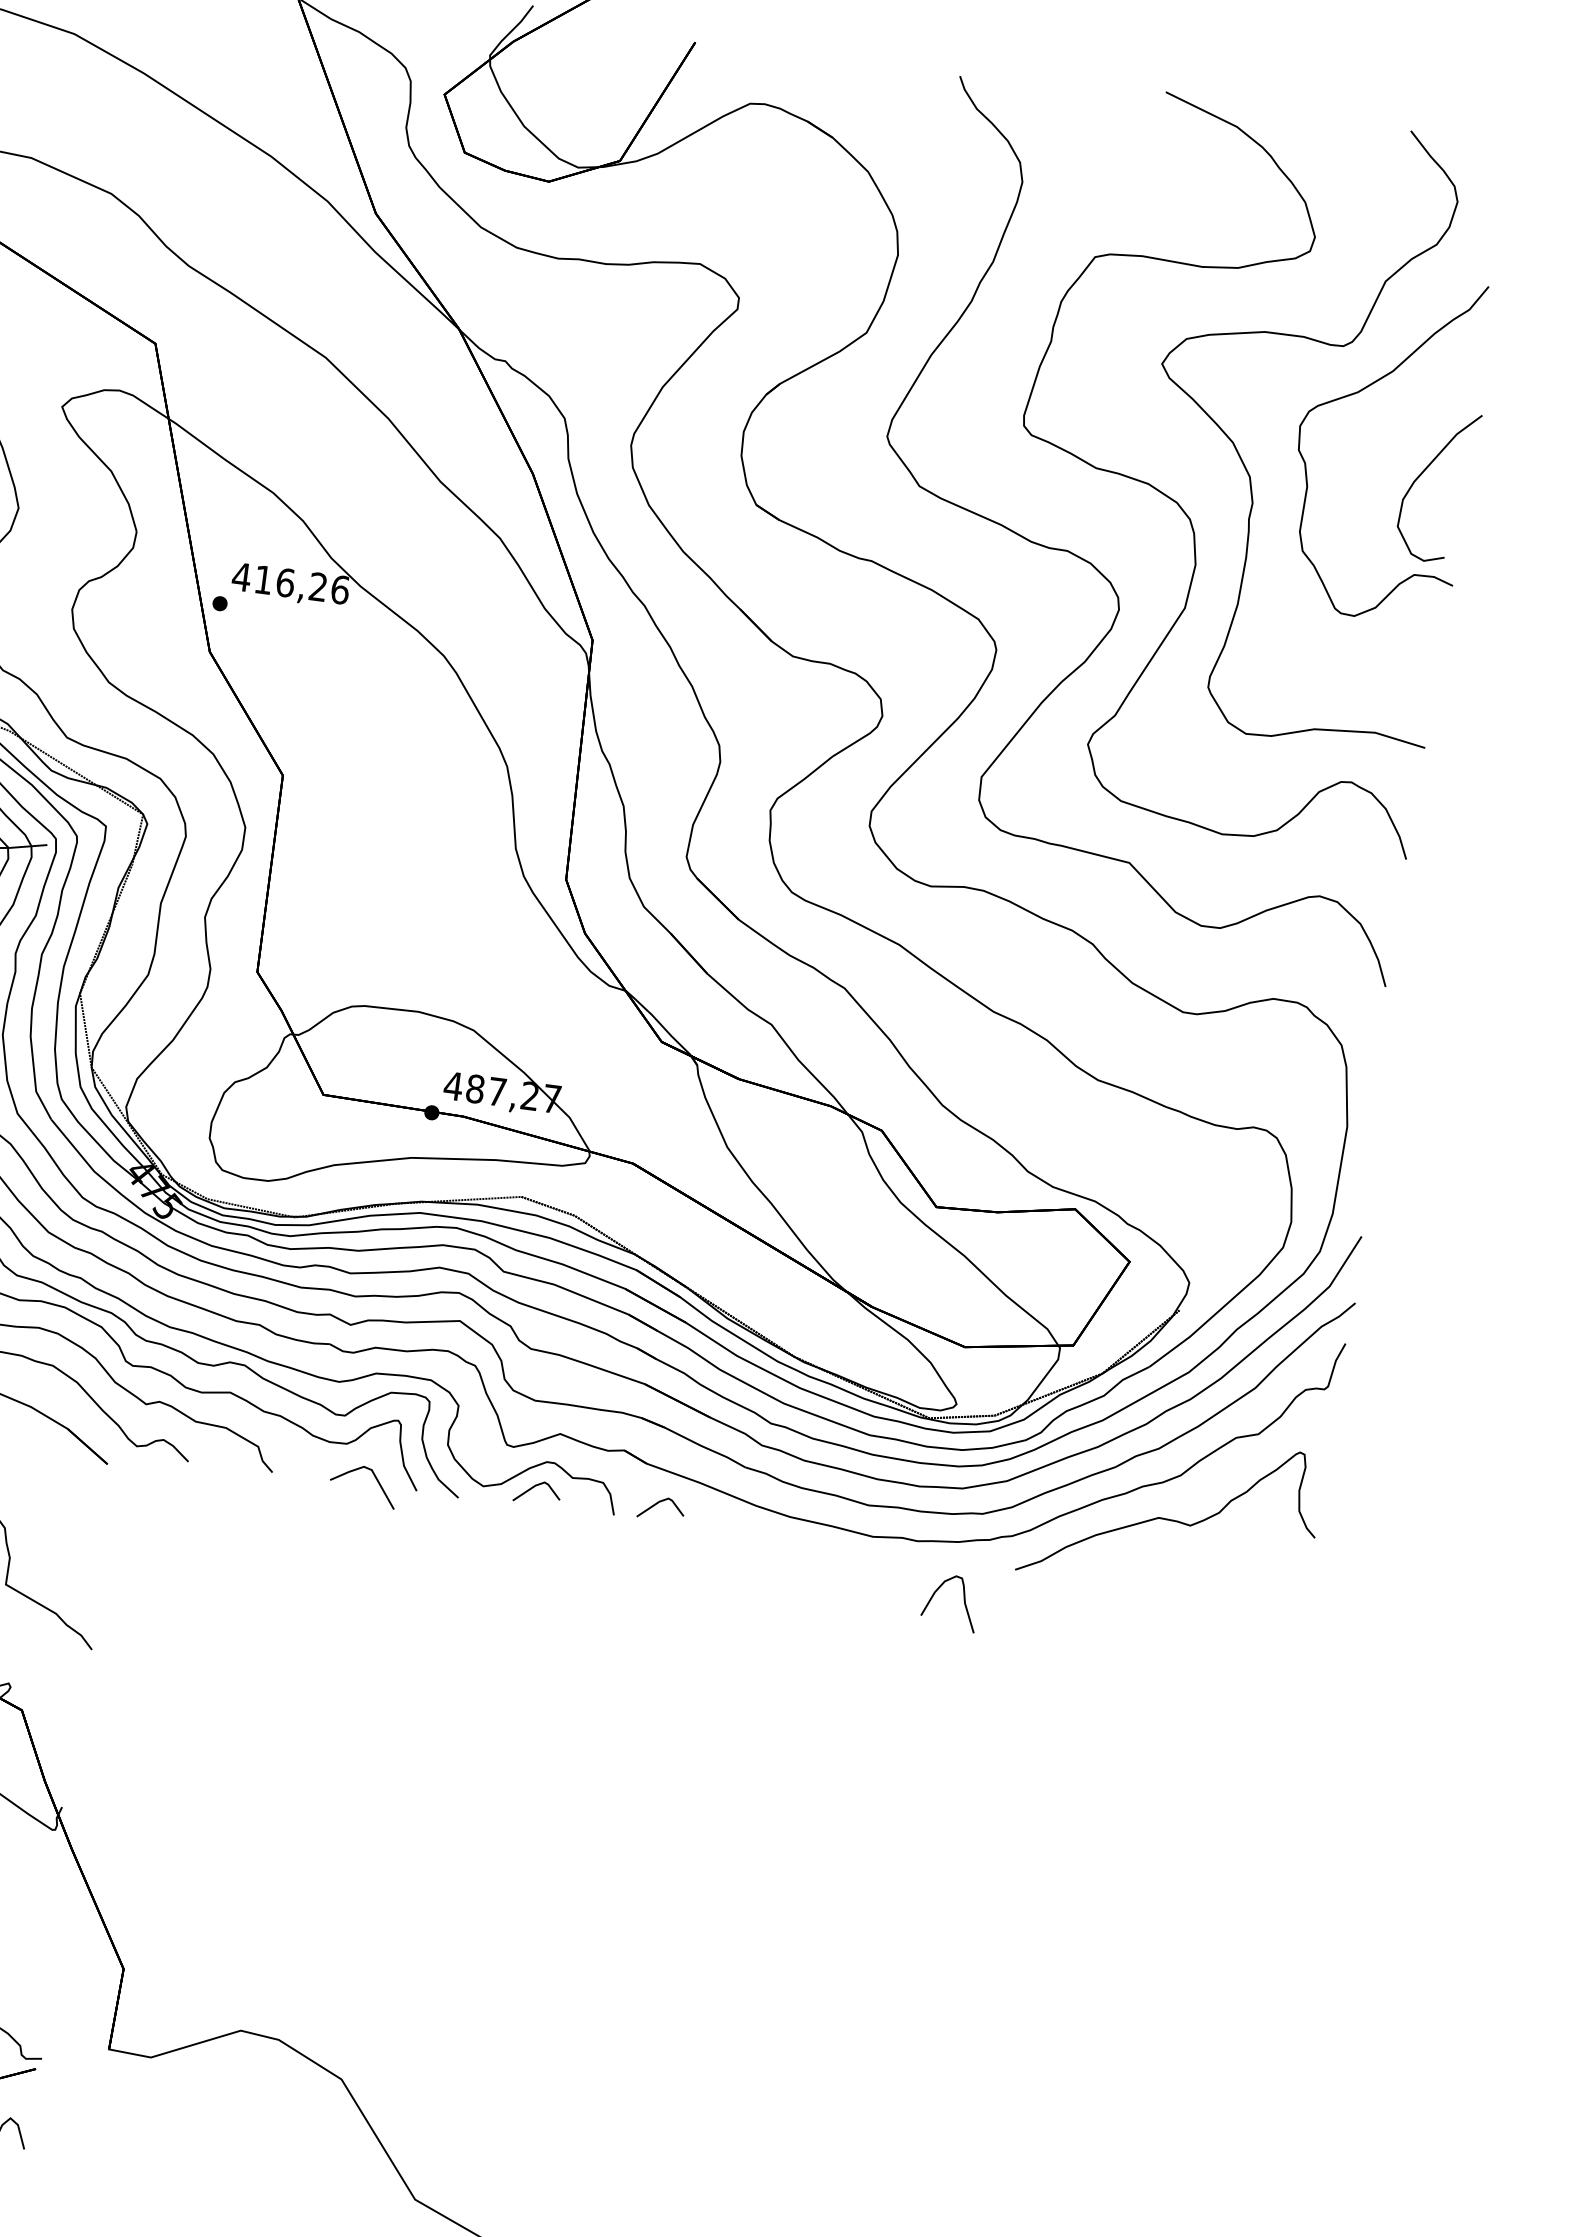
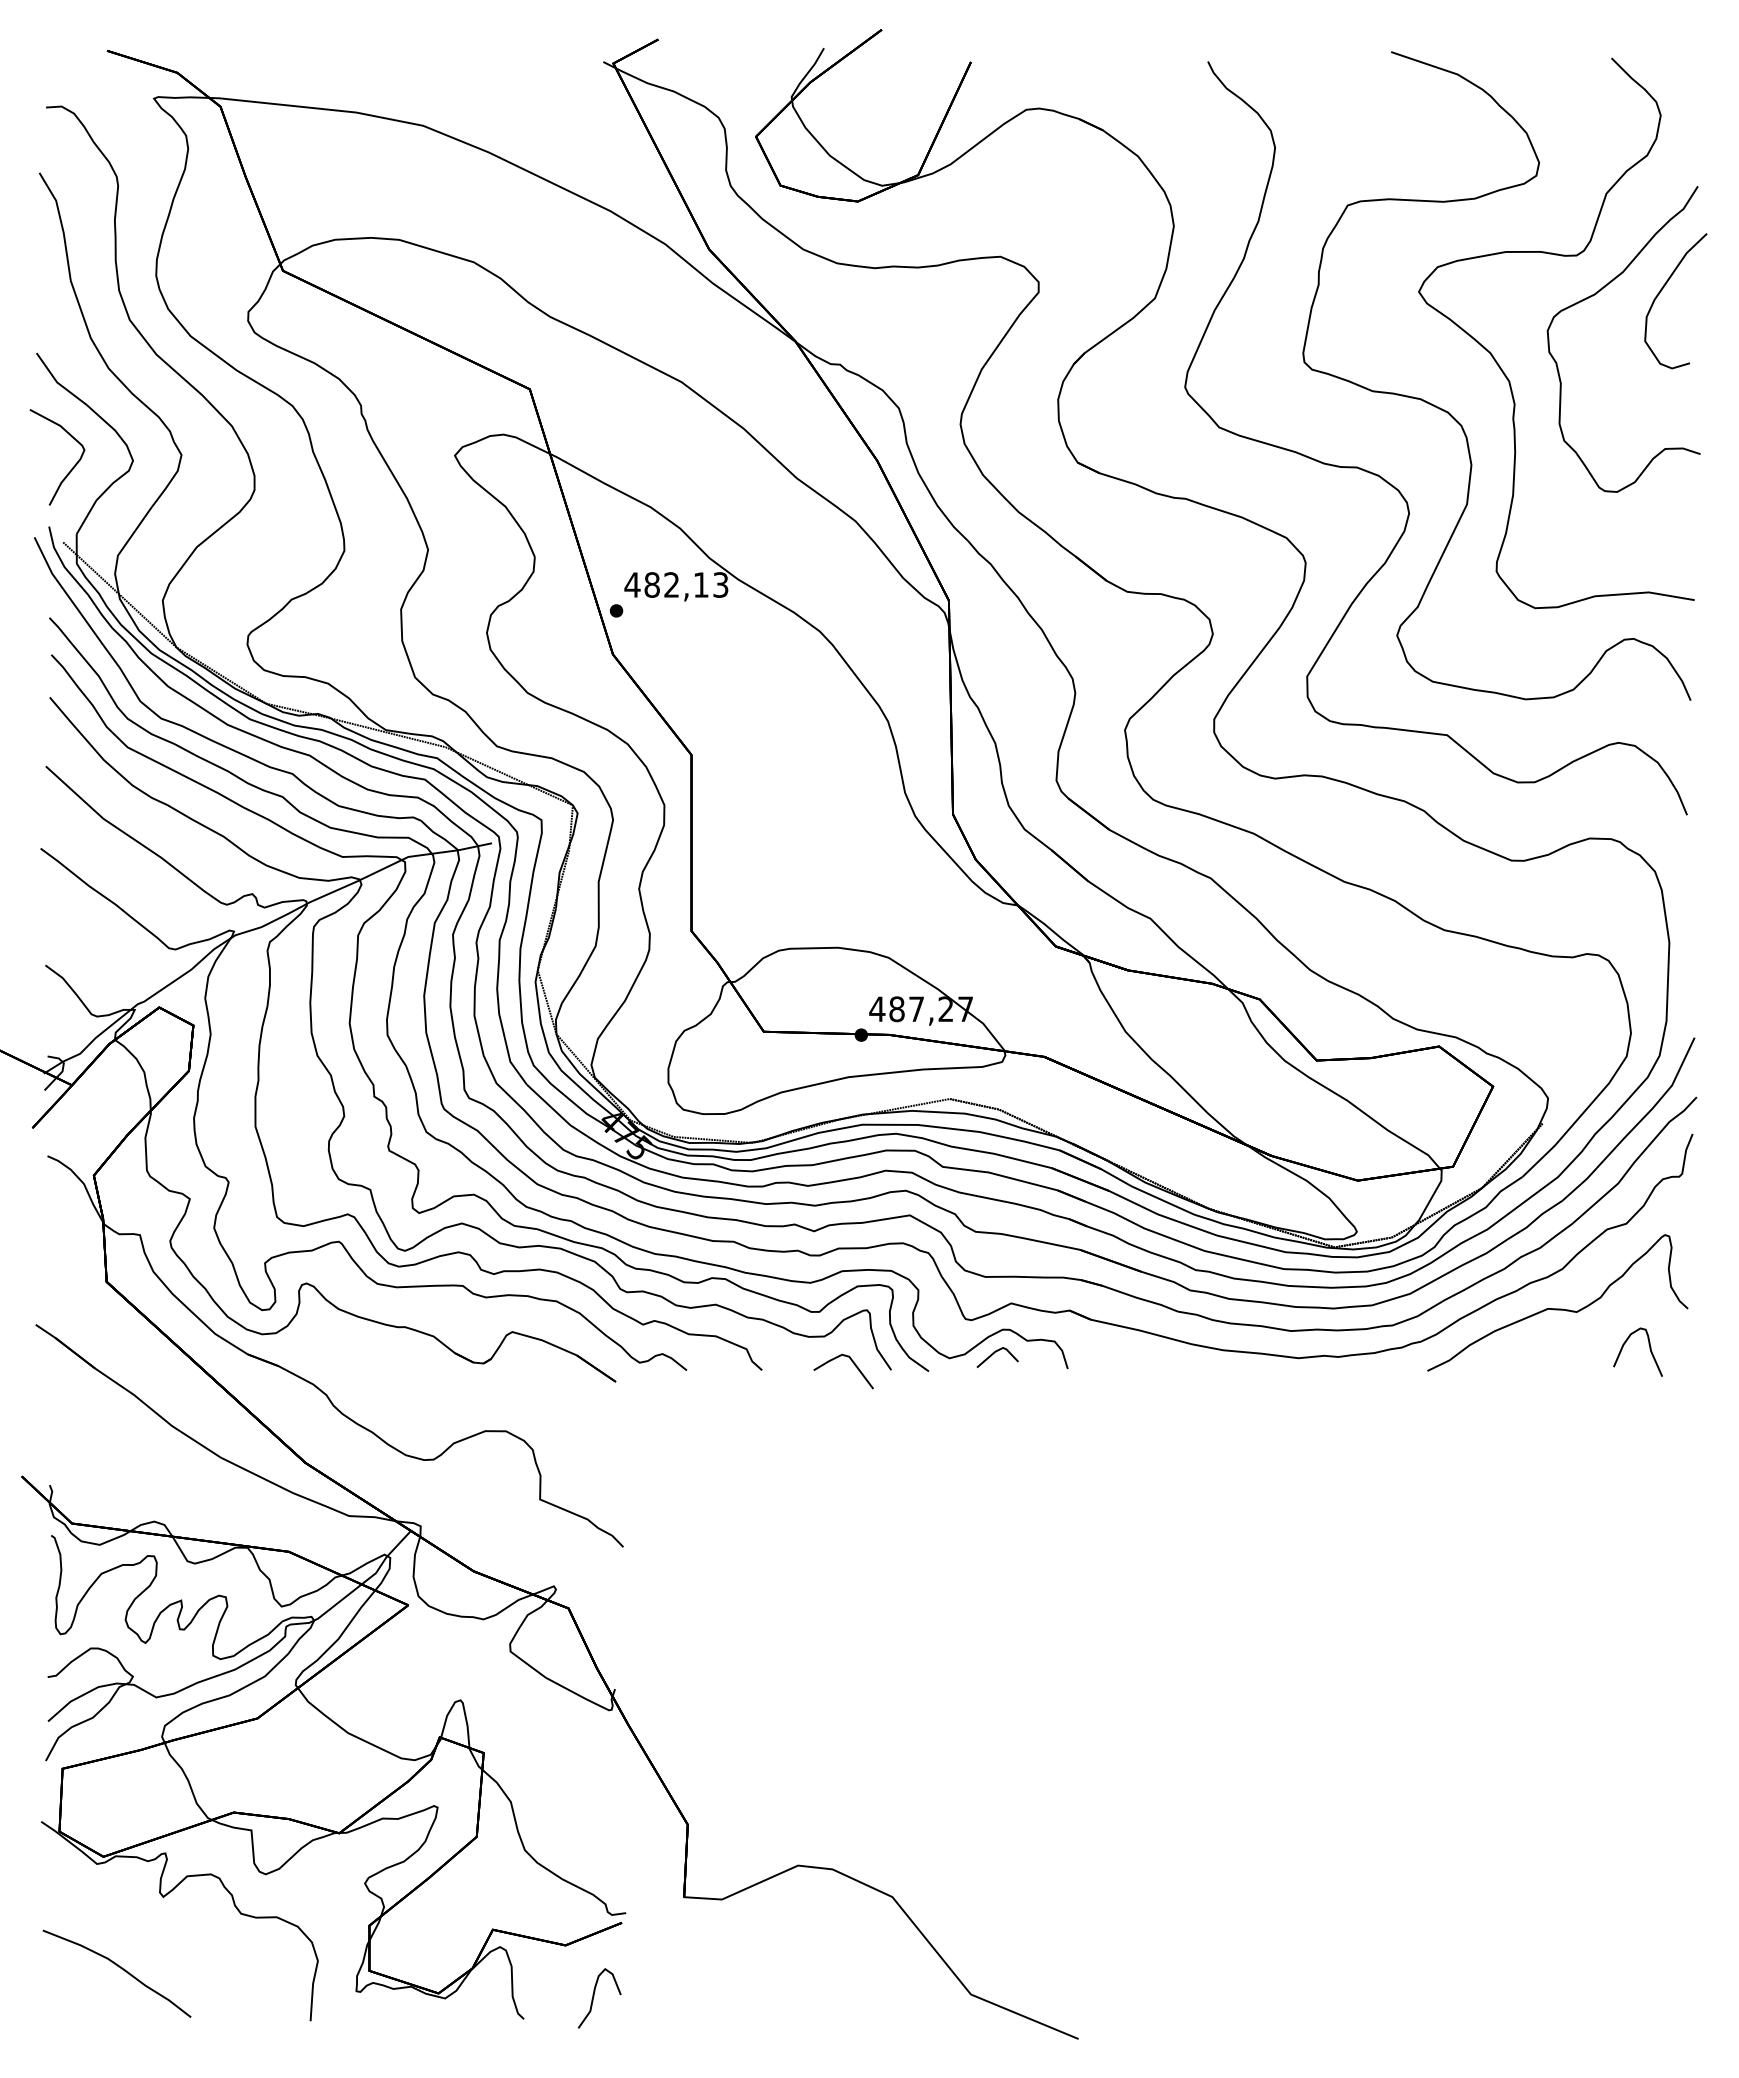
curve: (1421, 475) -> (1660, 293), moved
text: (302, 584) -> (686, 584), 416,26 -> 482,13
line: (658, 1503) -> (1105, 1353), removed
curve: (963, 1601) -> (1649, 1349), moved

